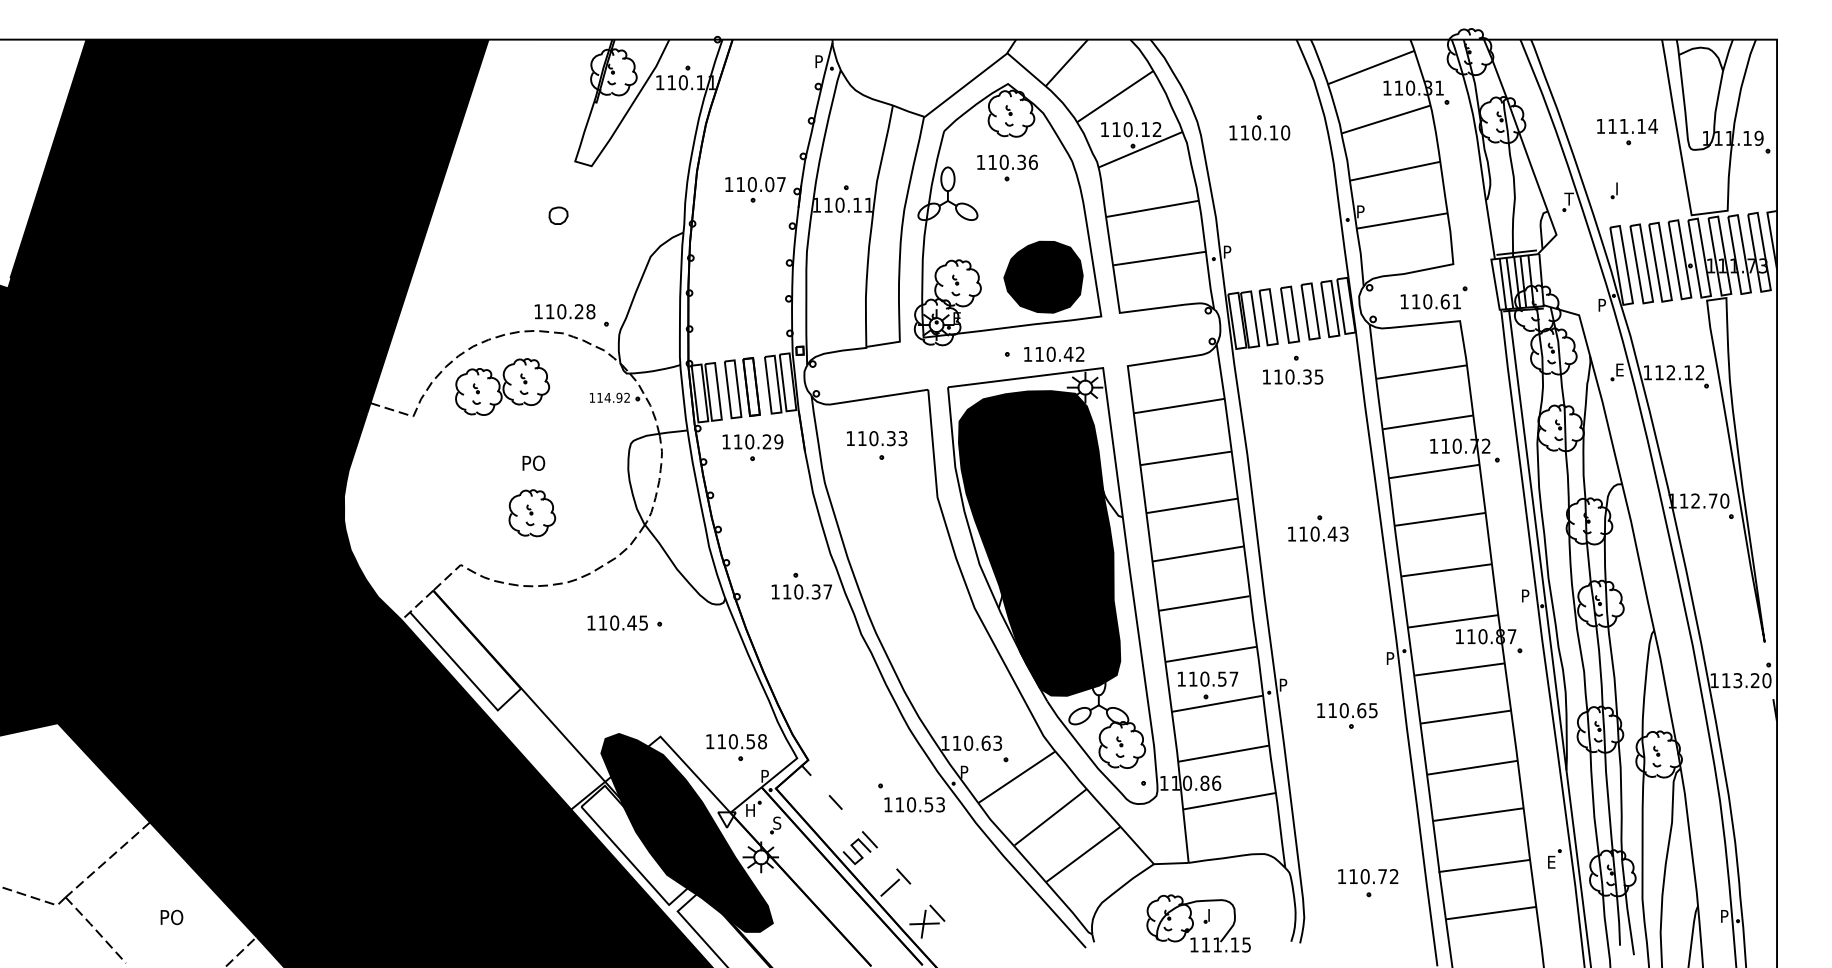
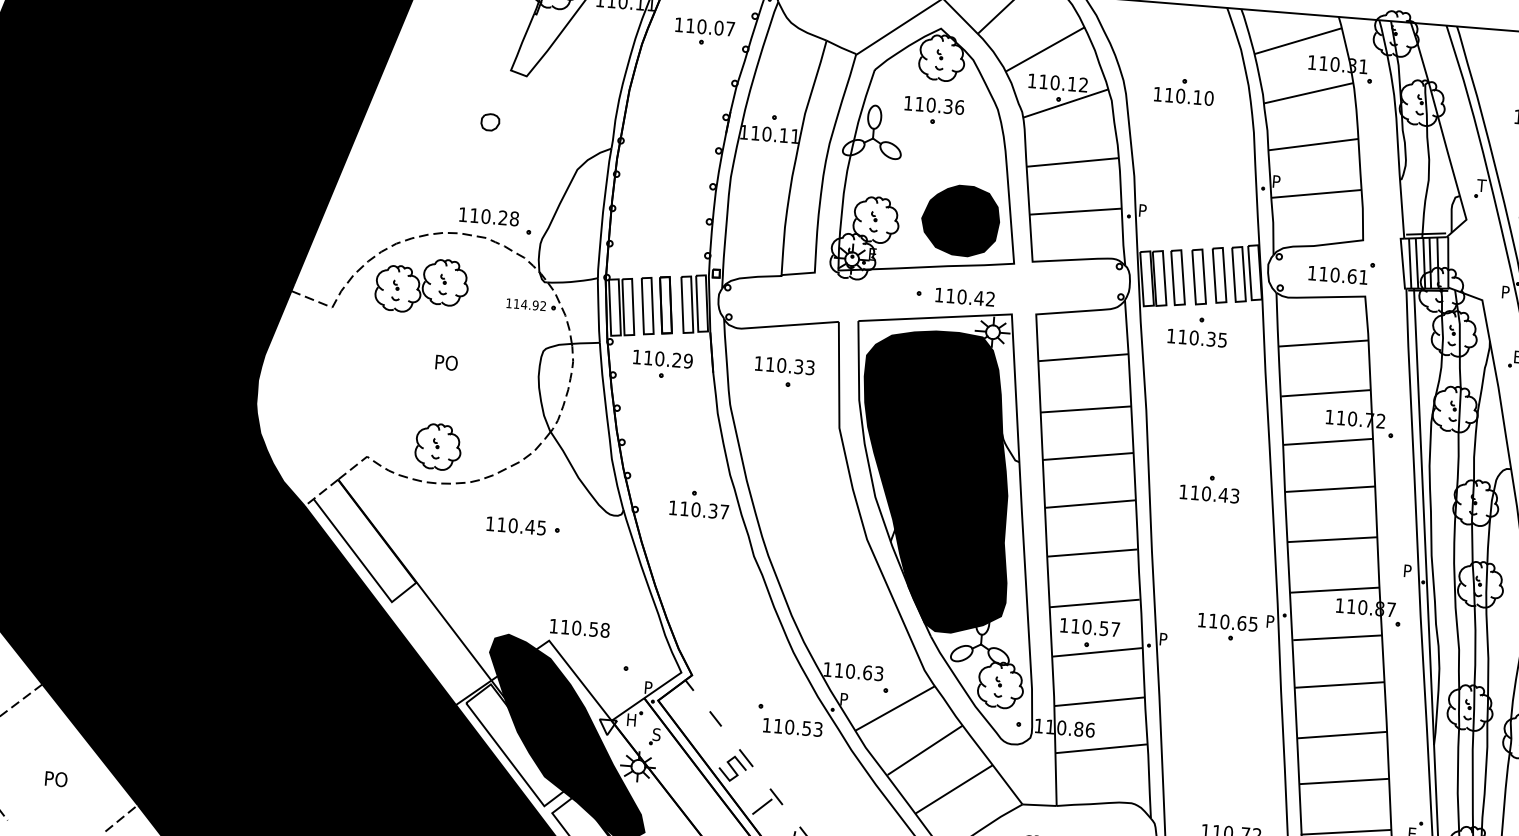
part: (755, 189) -> (704, 31), moved
part: (532, 513) -> (438, 447), moved
part: (1347, 715) -> (1227, 627), moved
text: (736, 741) -> (579, 628), moved

